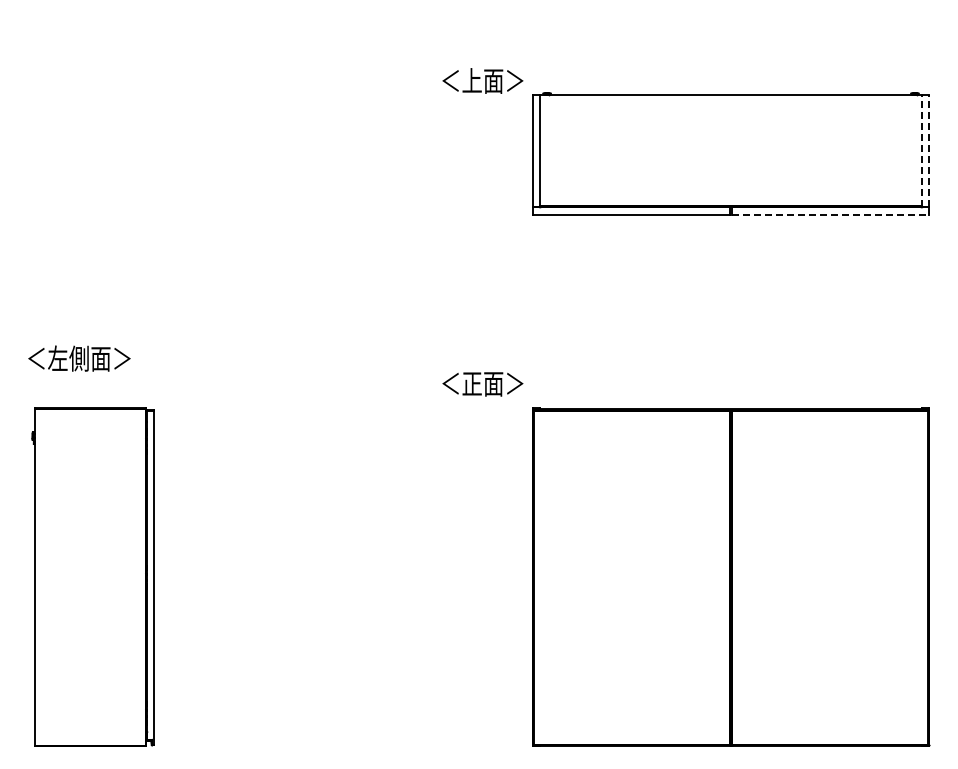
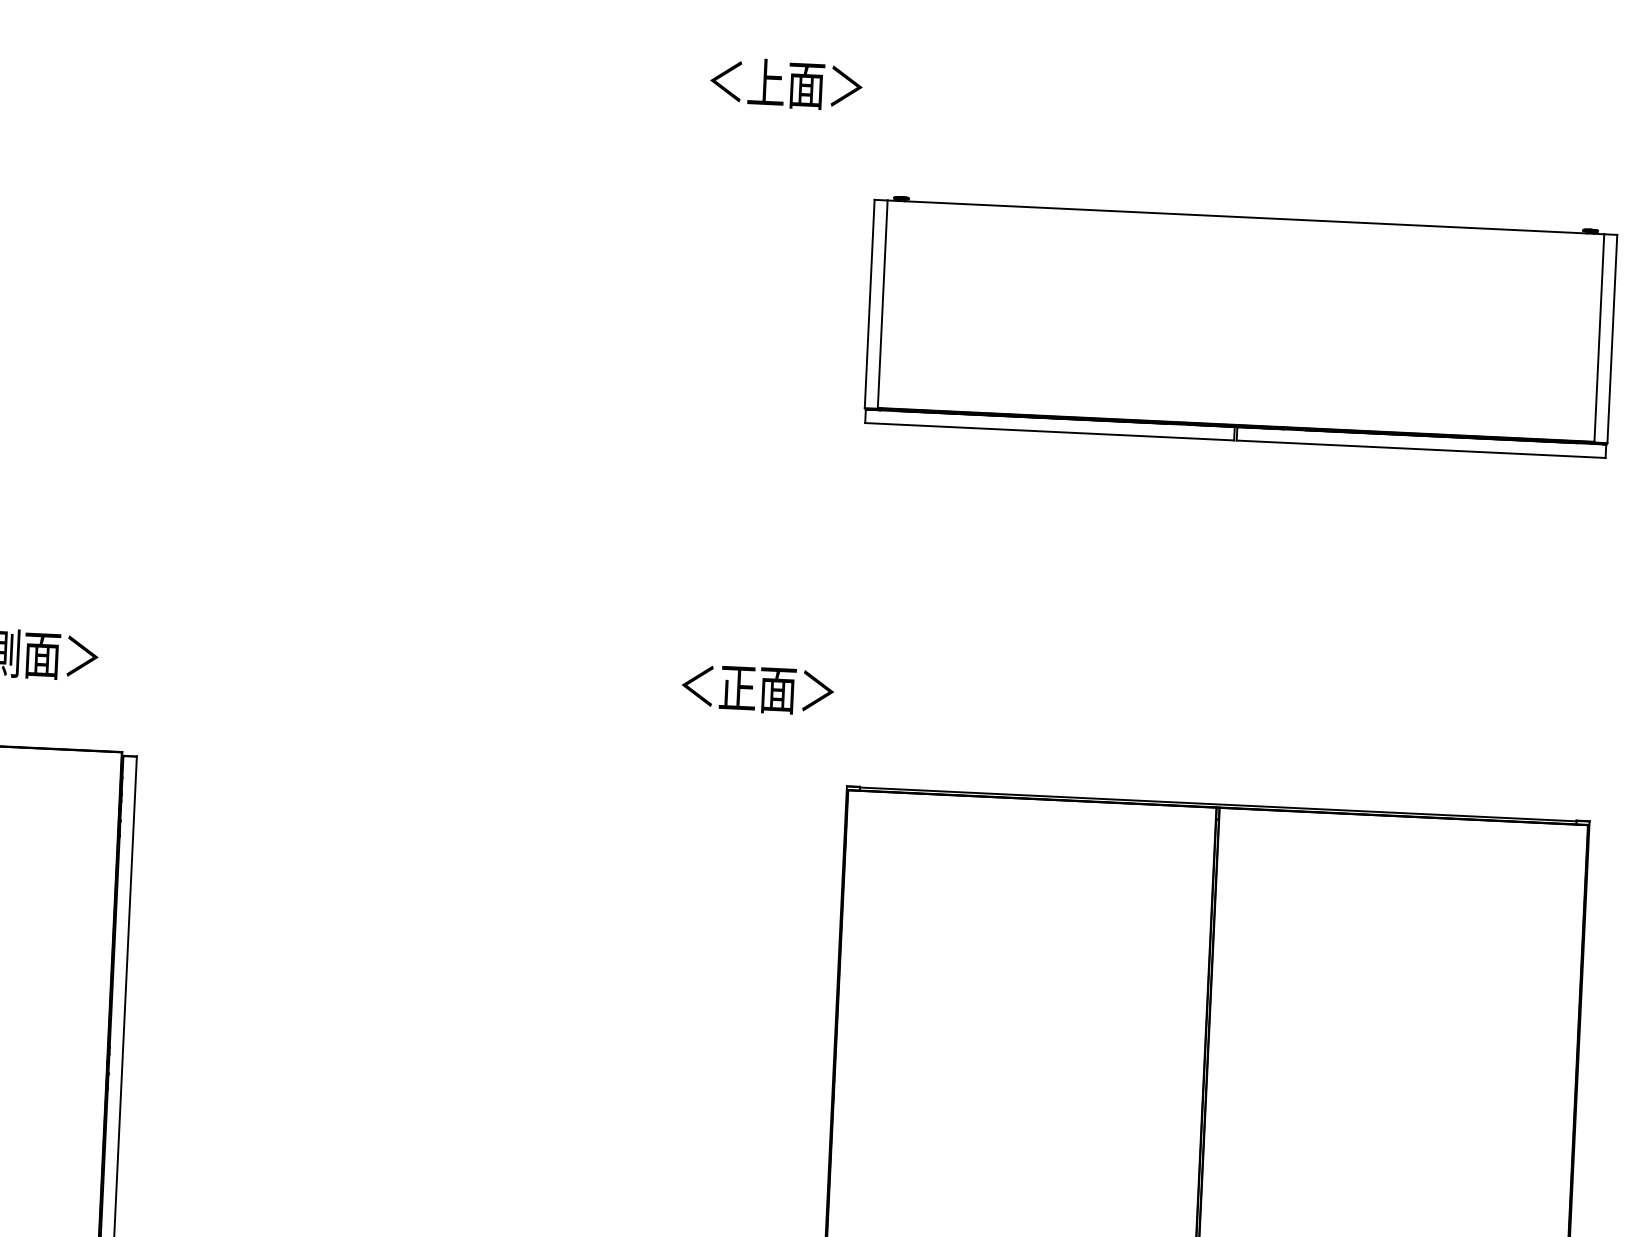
text: (482, 80) -> (785, 83), moved
line: (922, 151) -> (1599, 339), dashed -> solid
line: (929, 151) -> (1612, 339), dashed -> solid
line: (830, 214) -> (1421, 449), dashed -> solid
text: (482, 384) -> (757, 690), moved

